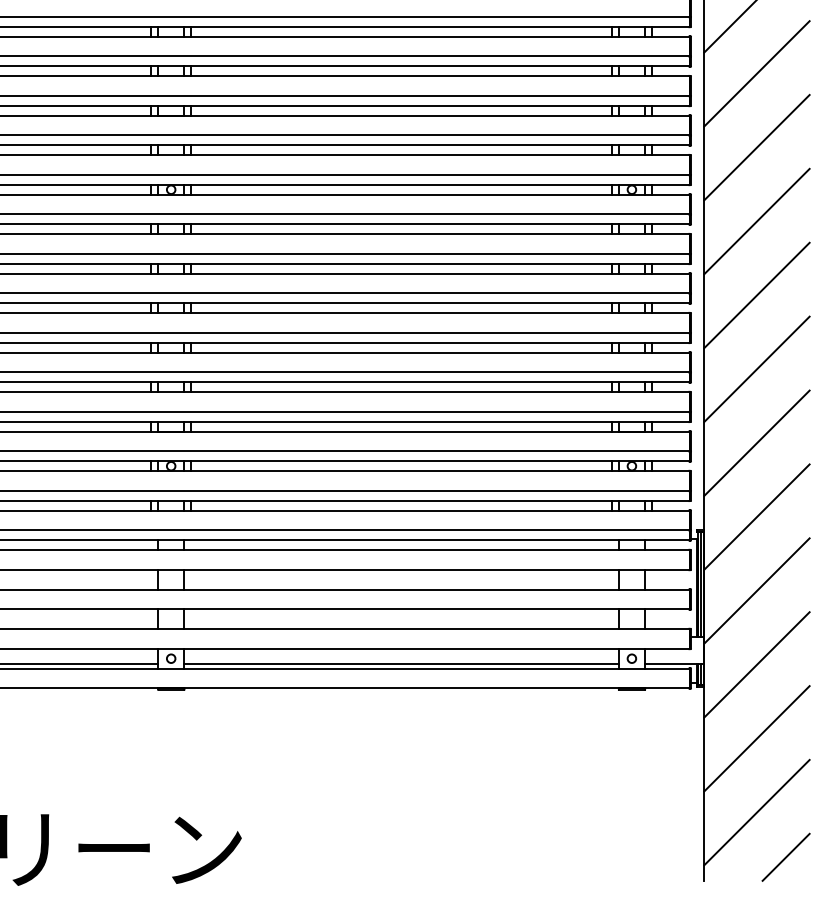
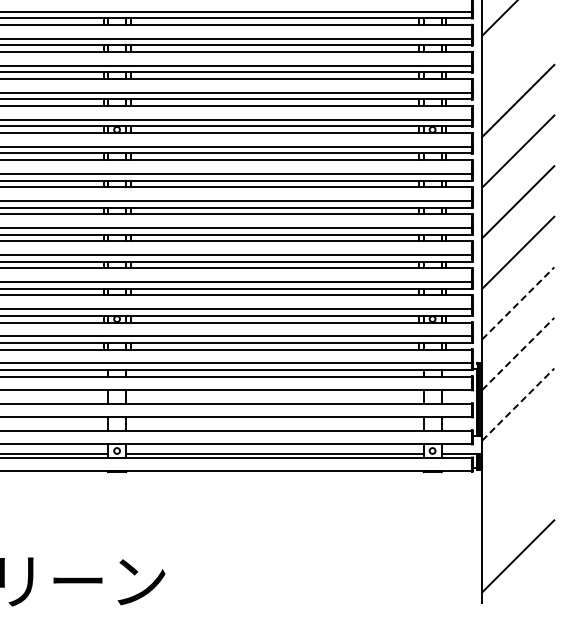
line: (757, 73) -> (518, 50), removed
line: (757, 443) -> (518, 303), solid -> dashed
line: (757, 516) -> (518, 353), solid -> dashed
line: (757, 590) -> (518, 404), solid -> dashed
line: (757, 665) -> (518, 455), removed
line: (757, 738) -> (518, 505), removed
line: (786, 856) -> (538, 586), removed

